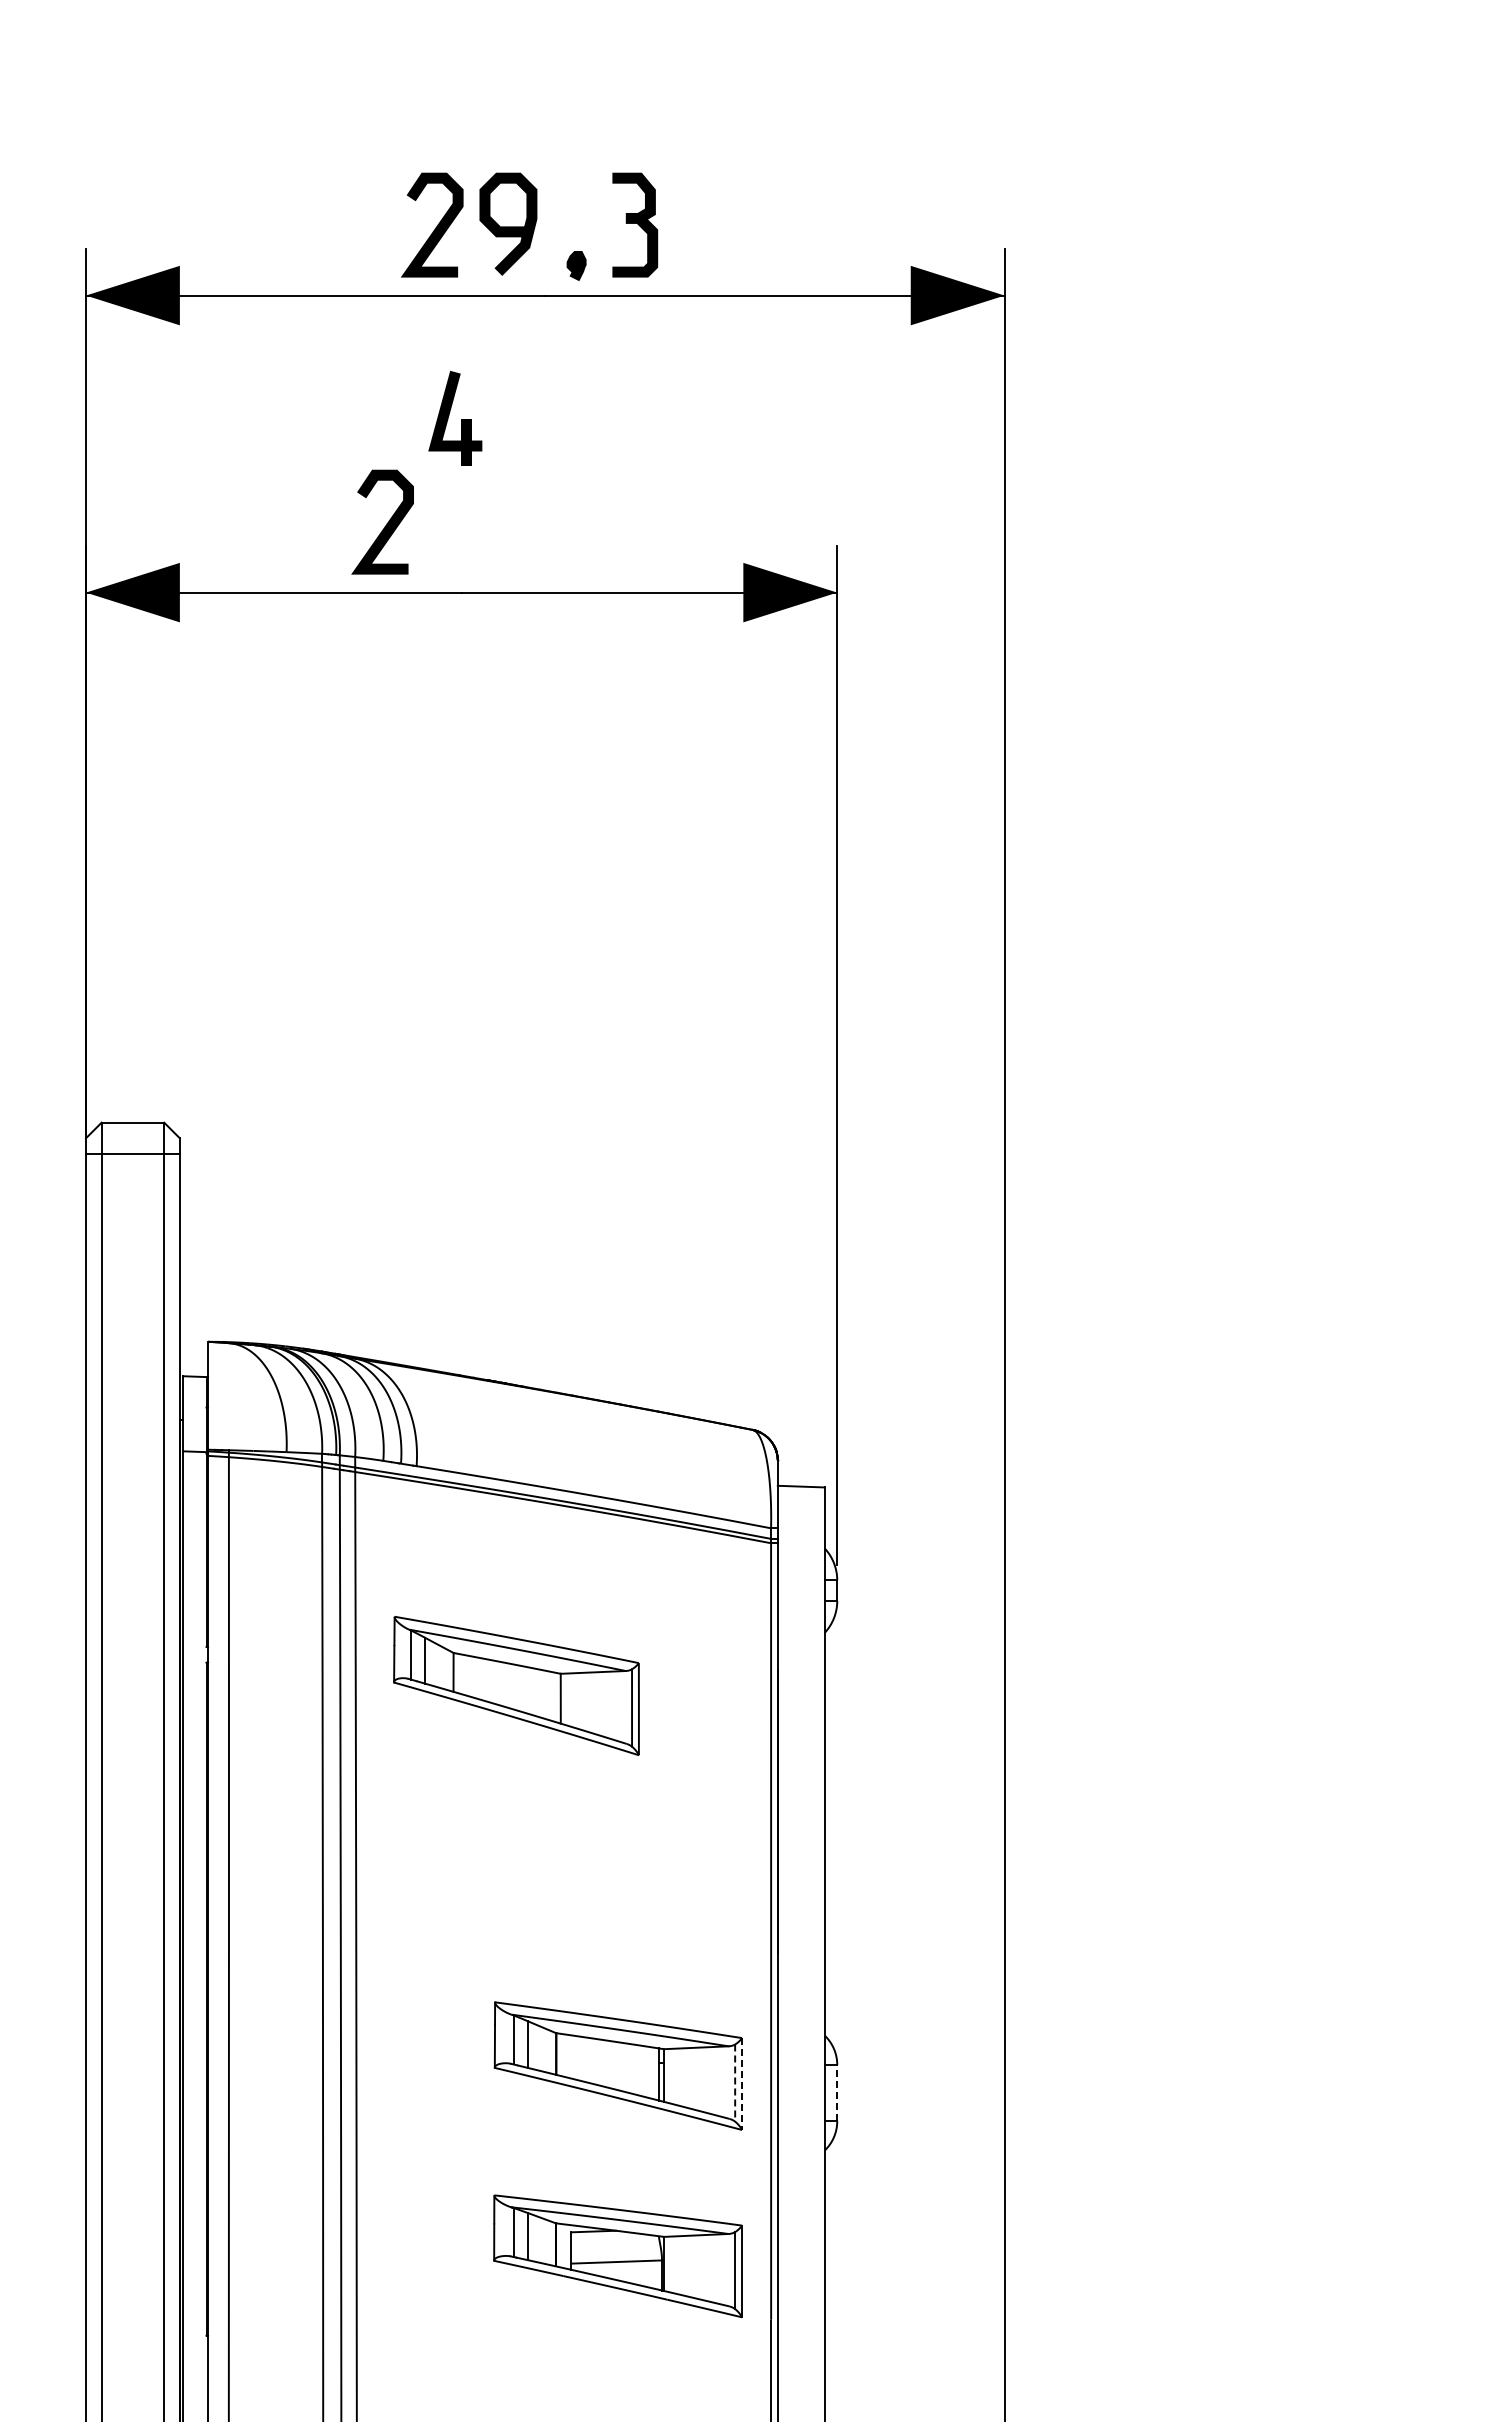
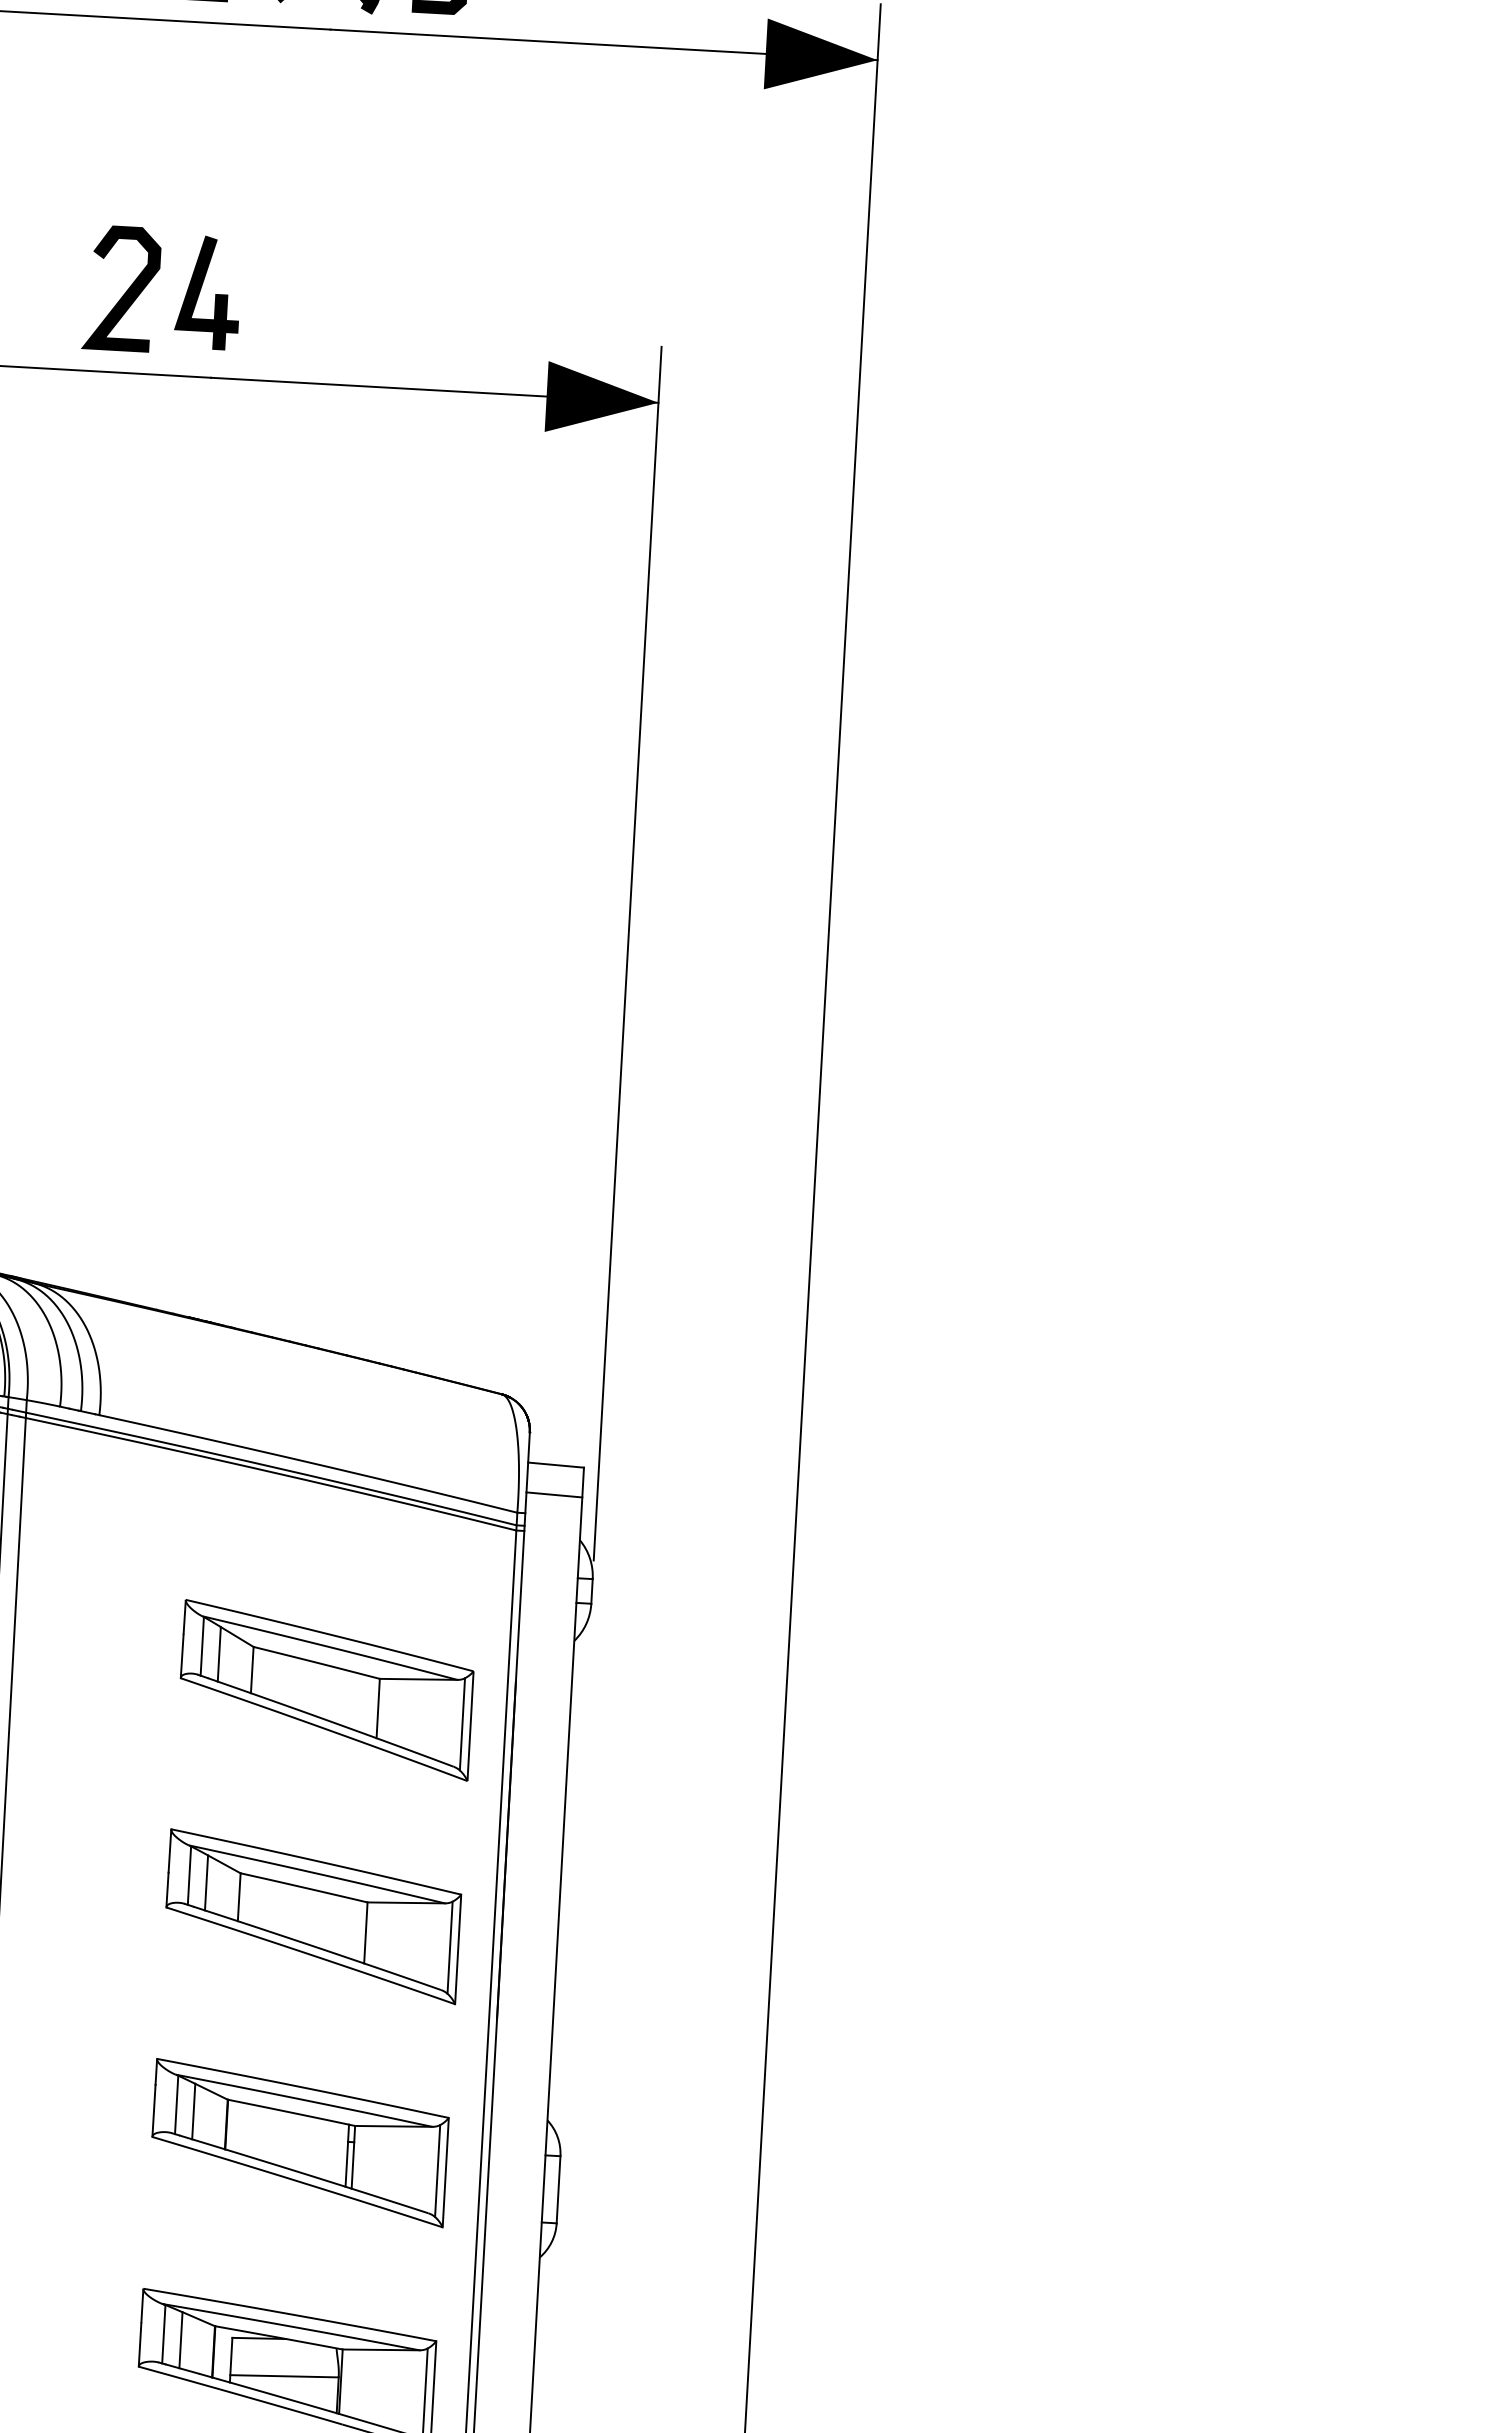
part: (461, 419) -> (215, 294), moved
line: (800, 1511) -> (553, 1494), added
part: (516, 1685) -> (326, 1689), moved
part: (618, 1875) -> (312, 1916), added
line: (735, 2083) -> (438, 2171), dashed -> solid
line: (742, 2084) -> (446, 2173), dashed -> solid
line: (837, 2092) -> (558, 2189), dashed -> solid

